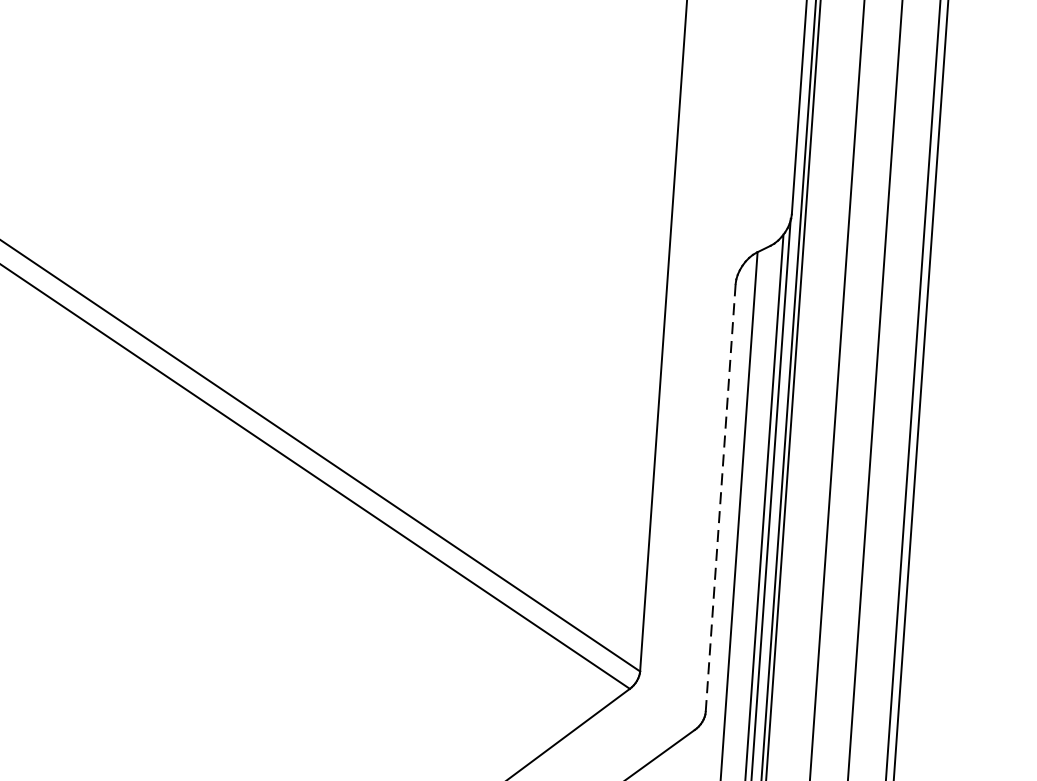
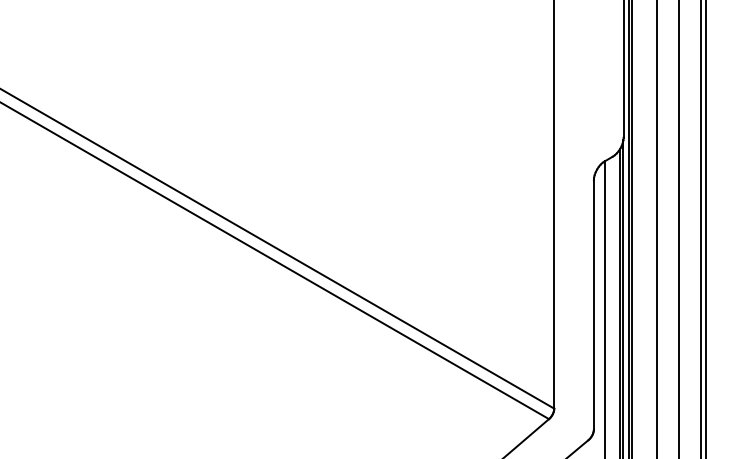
line: (720, 497) -> (593, 304), dashed -> solid

